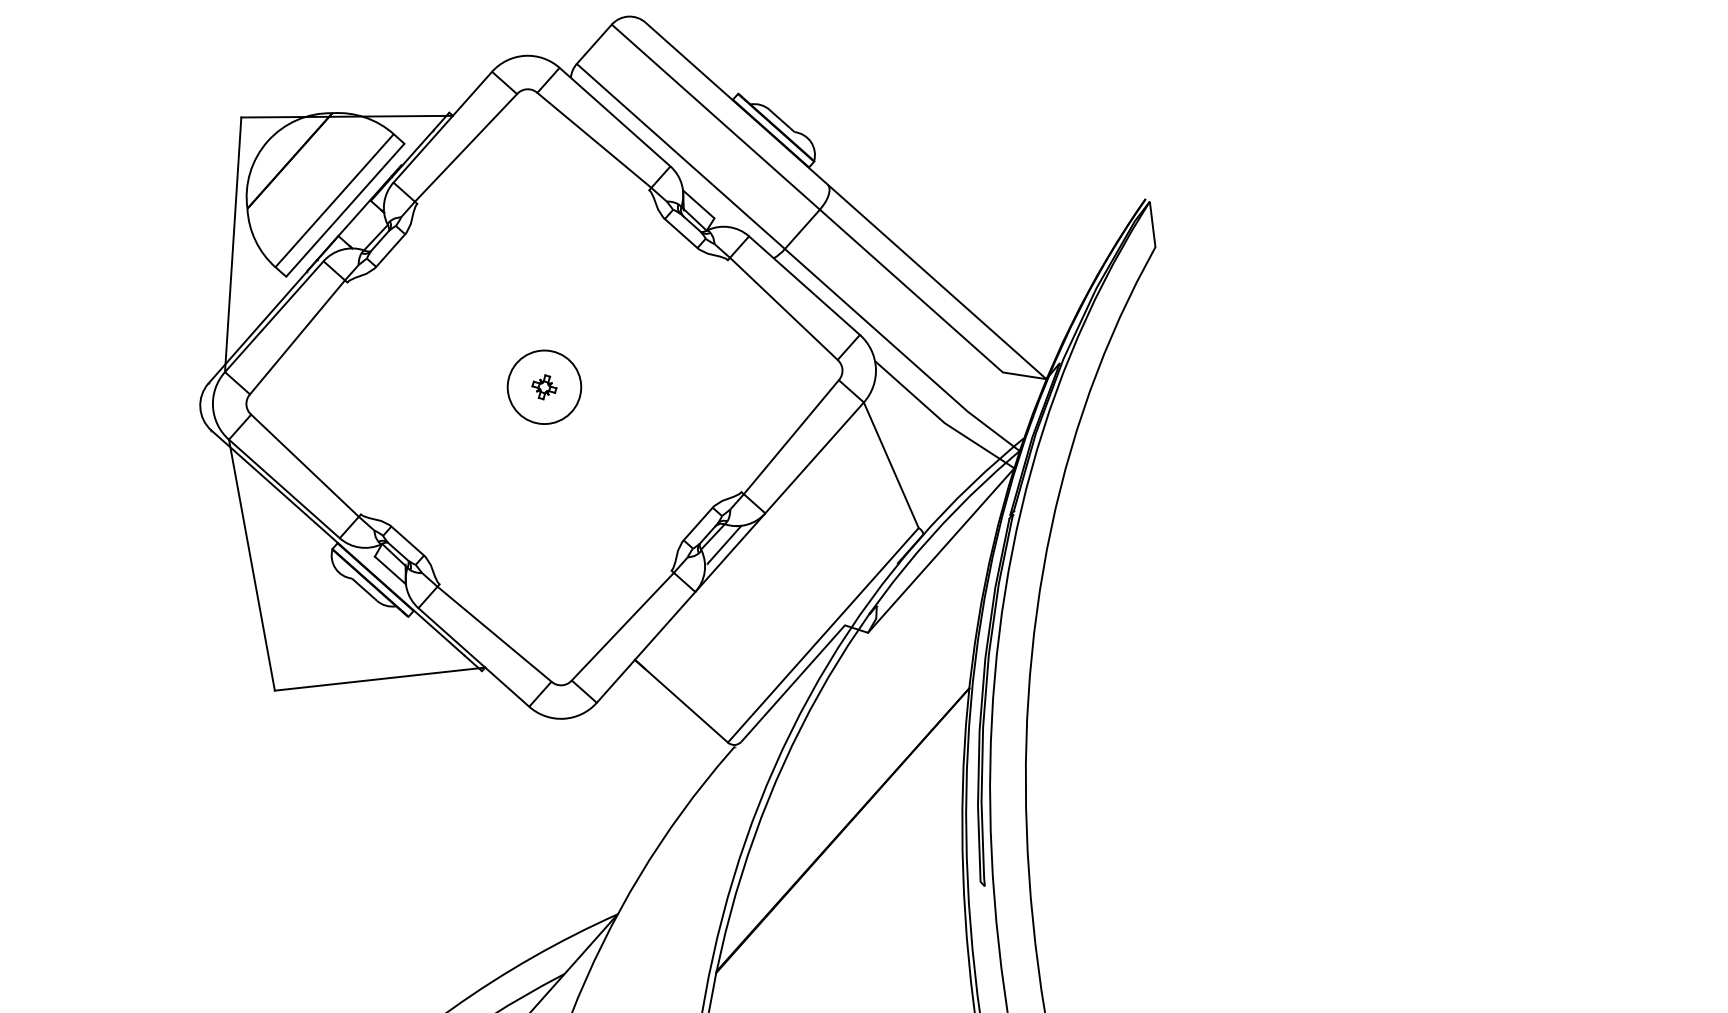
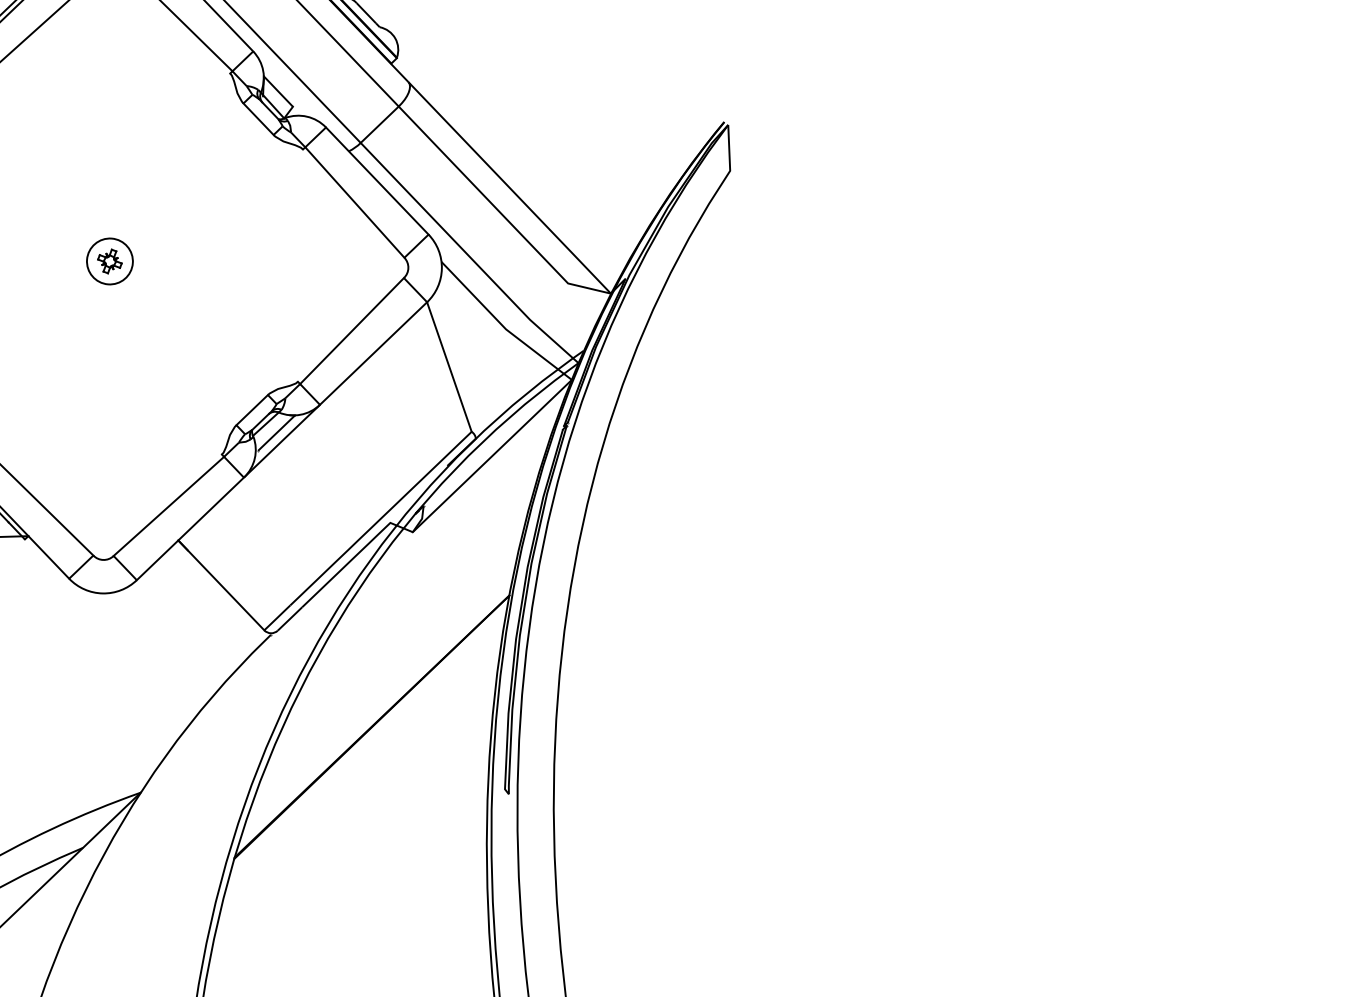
circle: (544, 387) -> (109, 261), size x0.62

